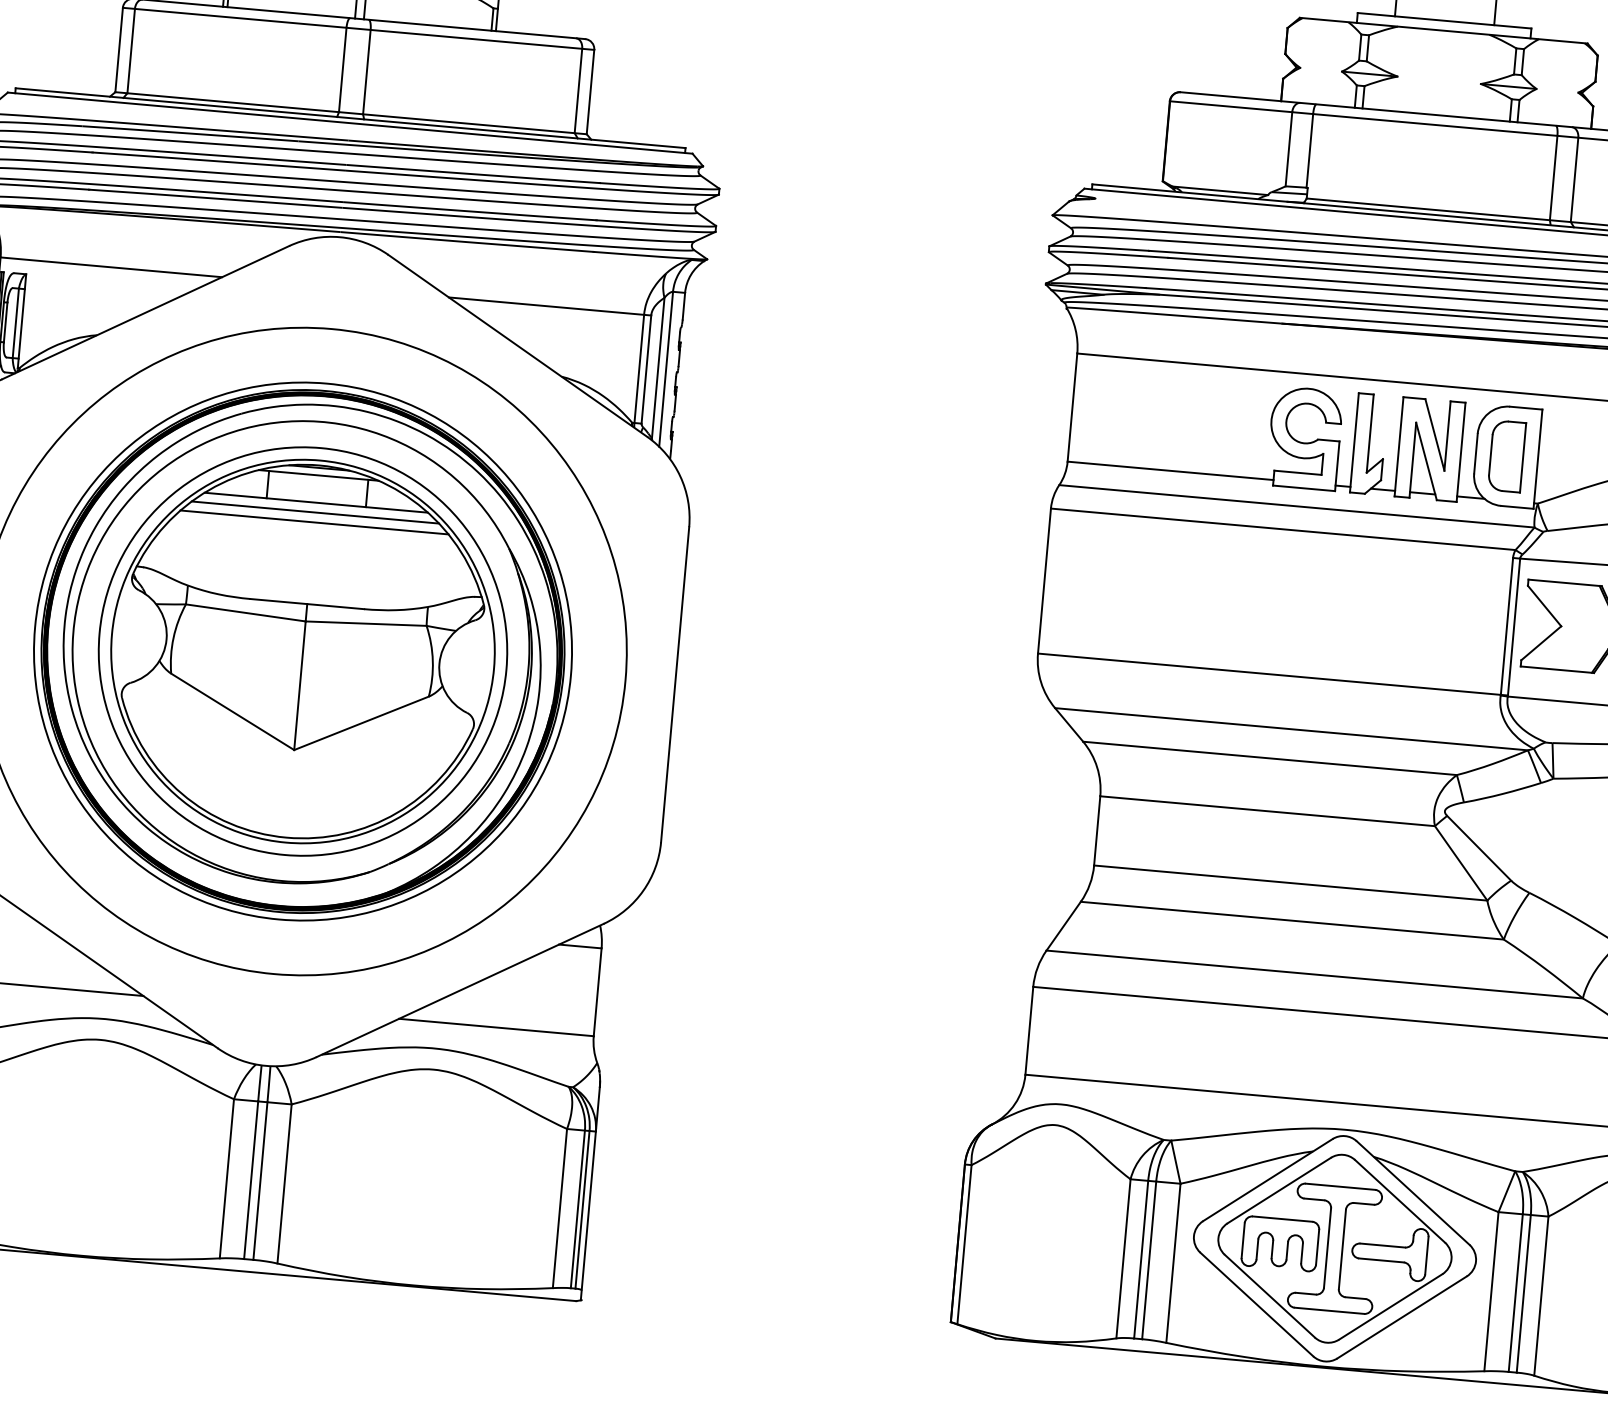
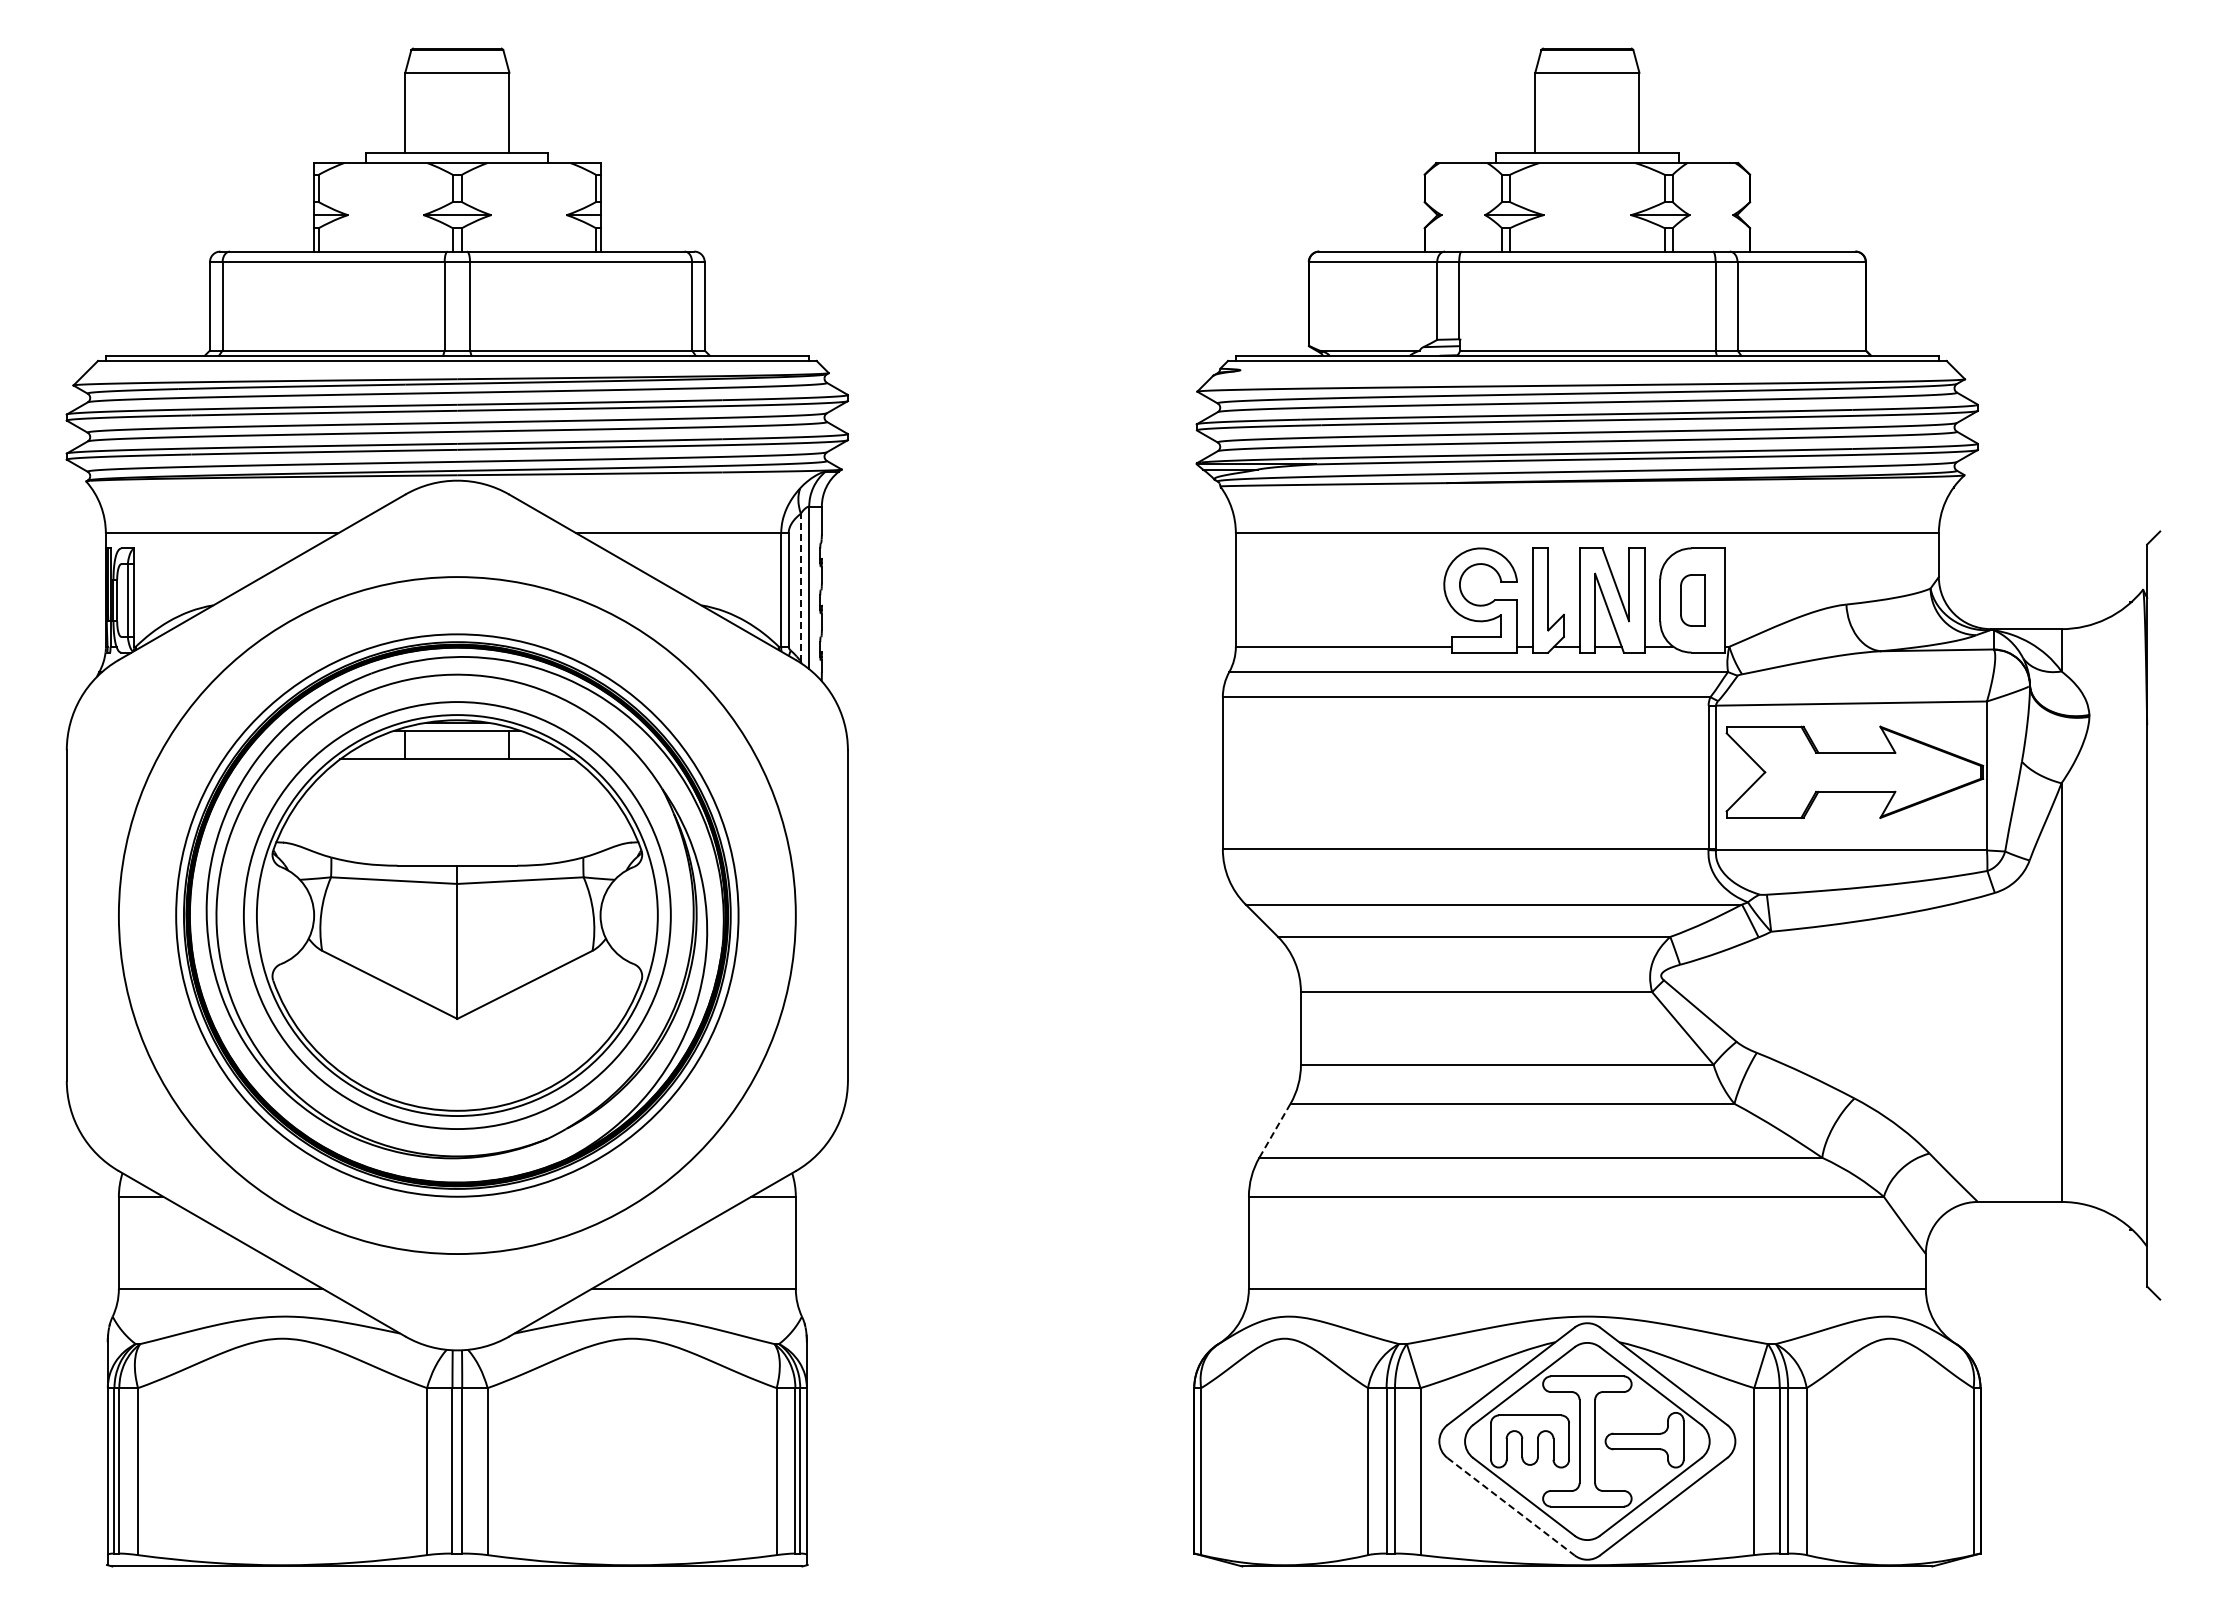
line: (657, 368) -> (800, 587), solid -> dashed
part: (1506, 456) -> (1692, 600), size x0.7
line: (315, 512) -> (457, 769), removed
line: (313, 522) -> (456, 780), removed
line: (1063, 926) -> (1274, 1131), solid -> dashed
line: (1257, 1305) -> (1511, 1507), solid -> dashed

